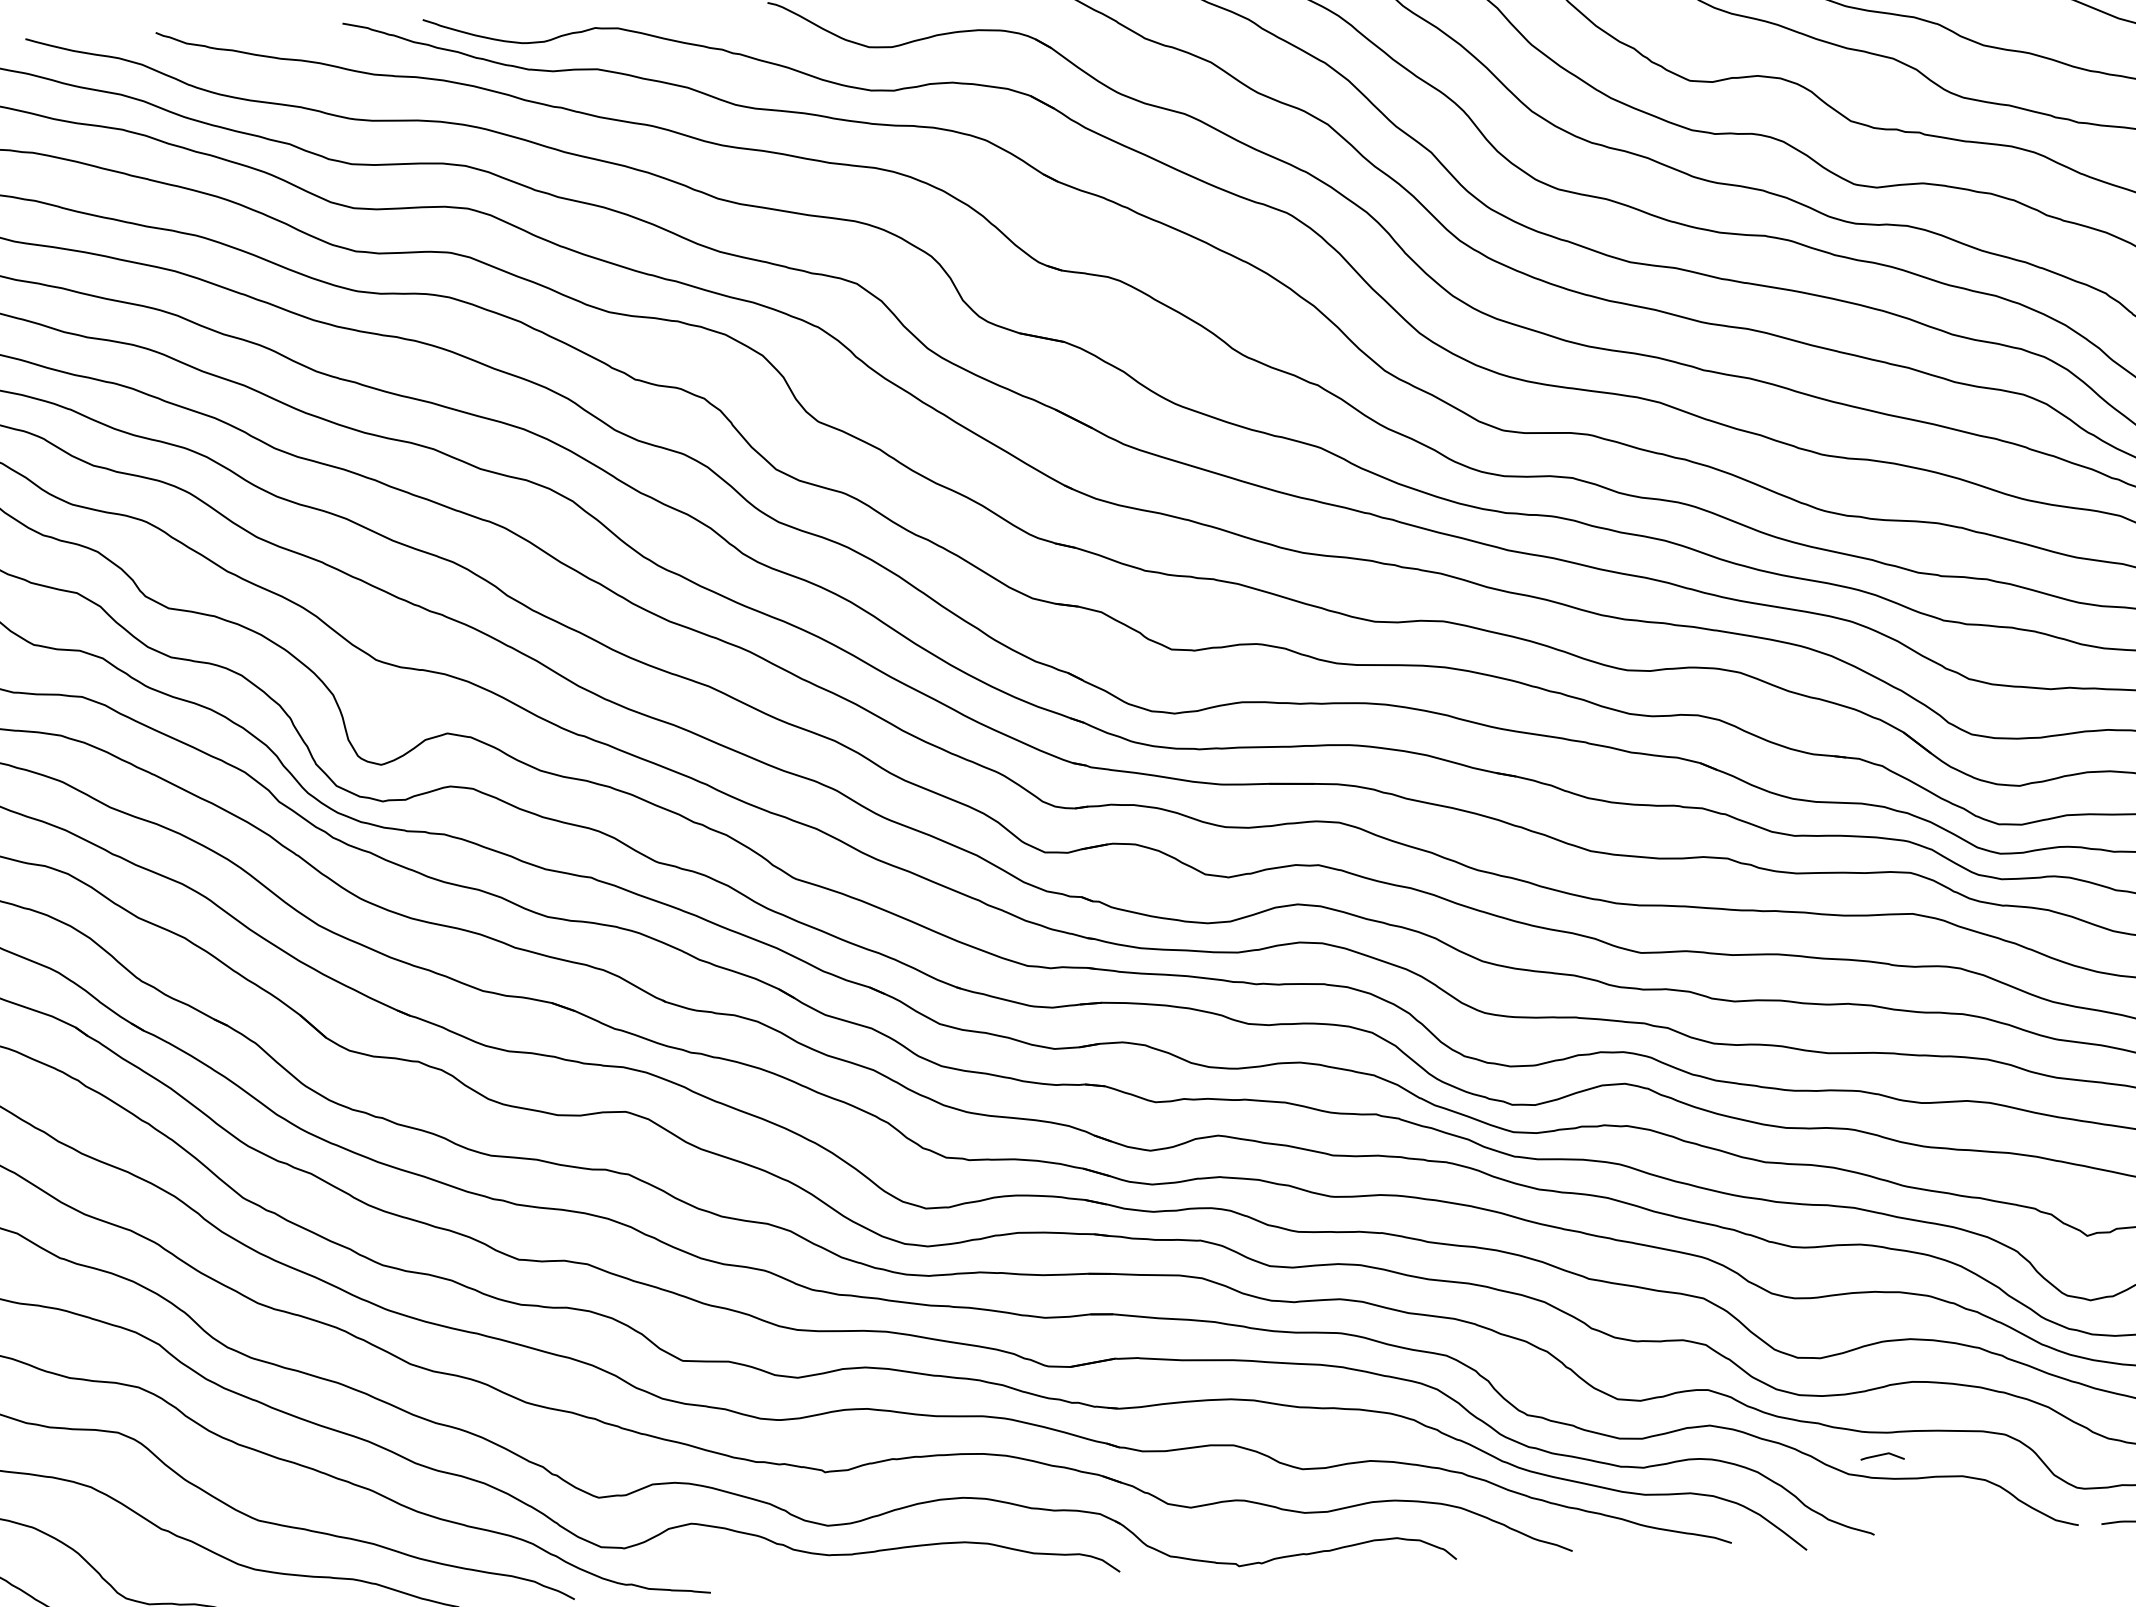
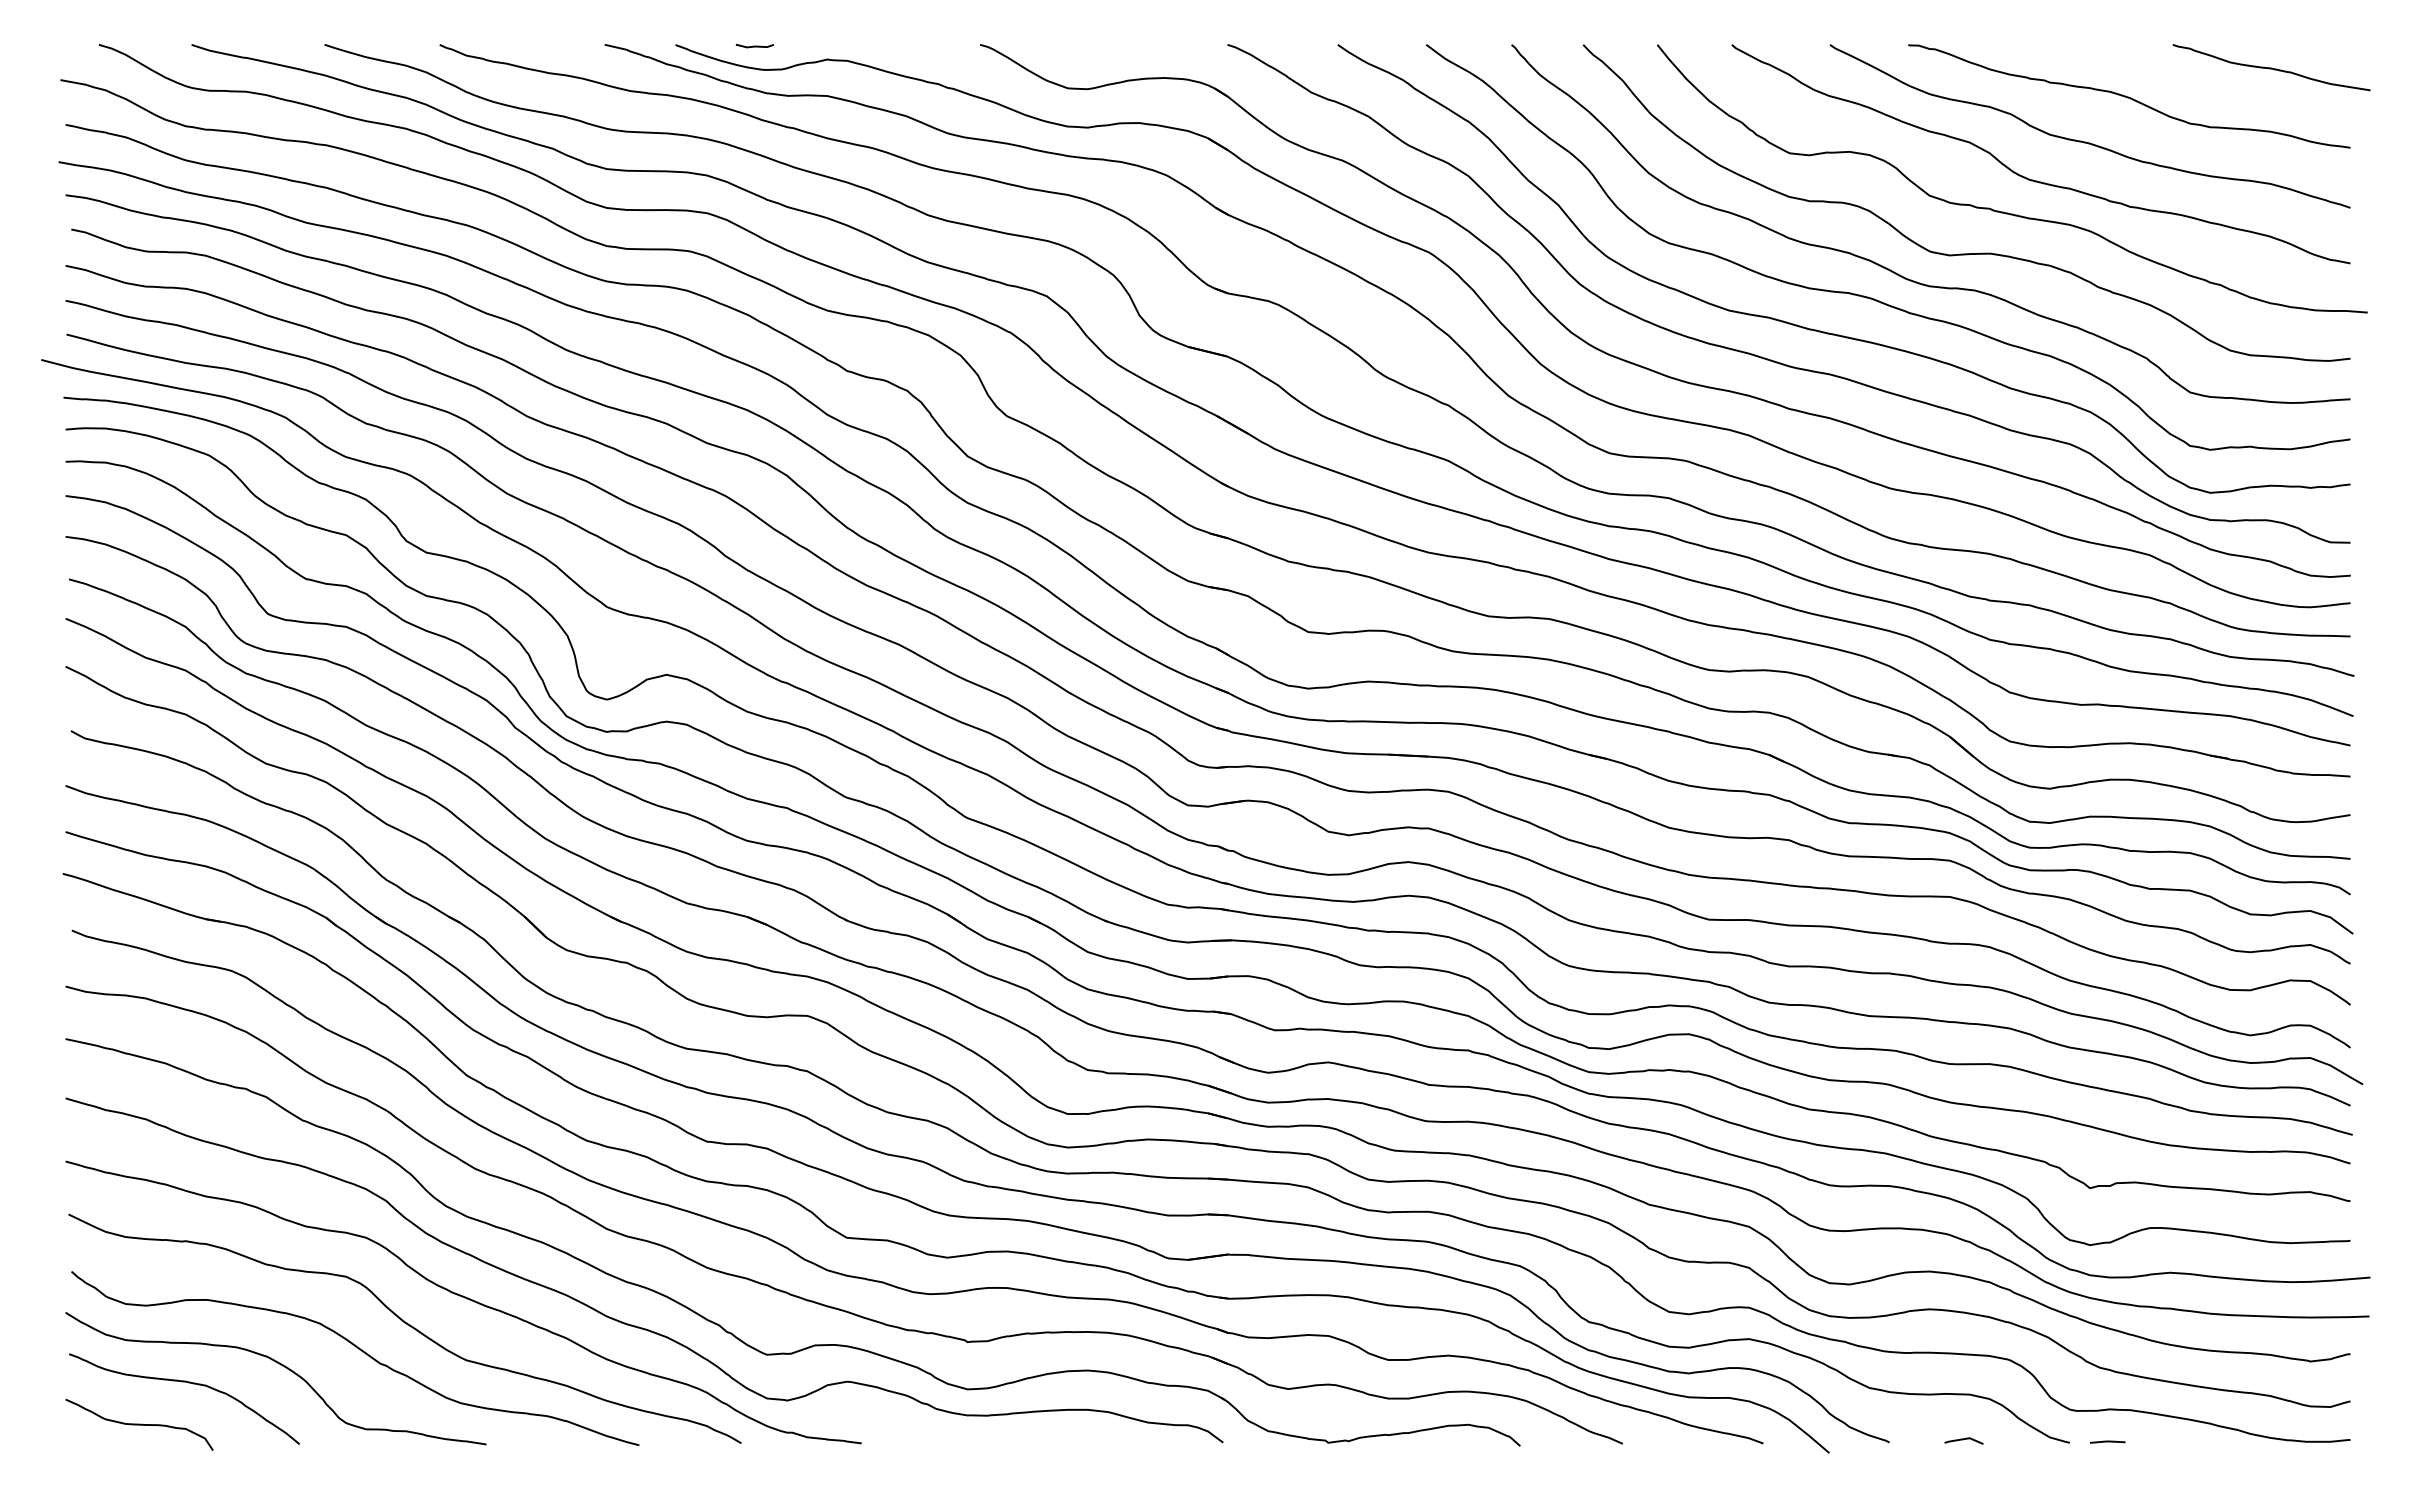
curve: (512, 17) -> (754, 46), added
line: (1881, 1456) -> (1963, 1440), moved

